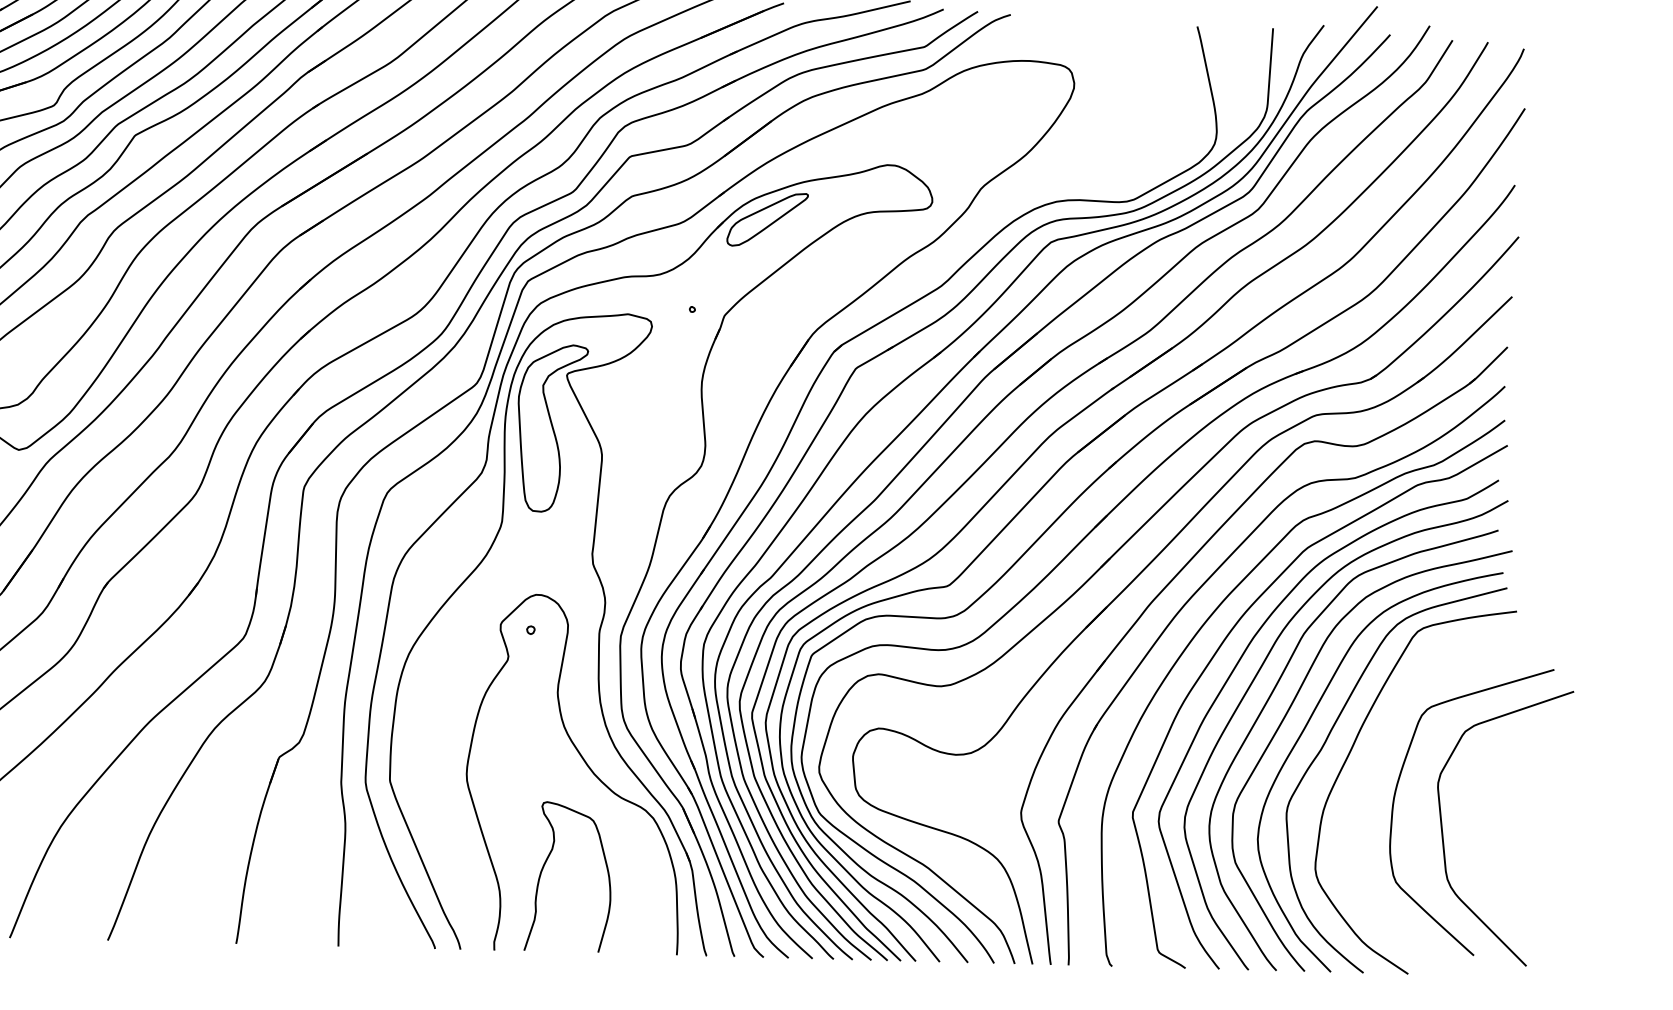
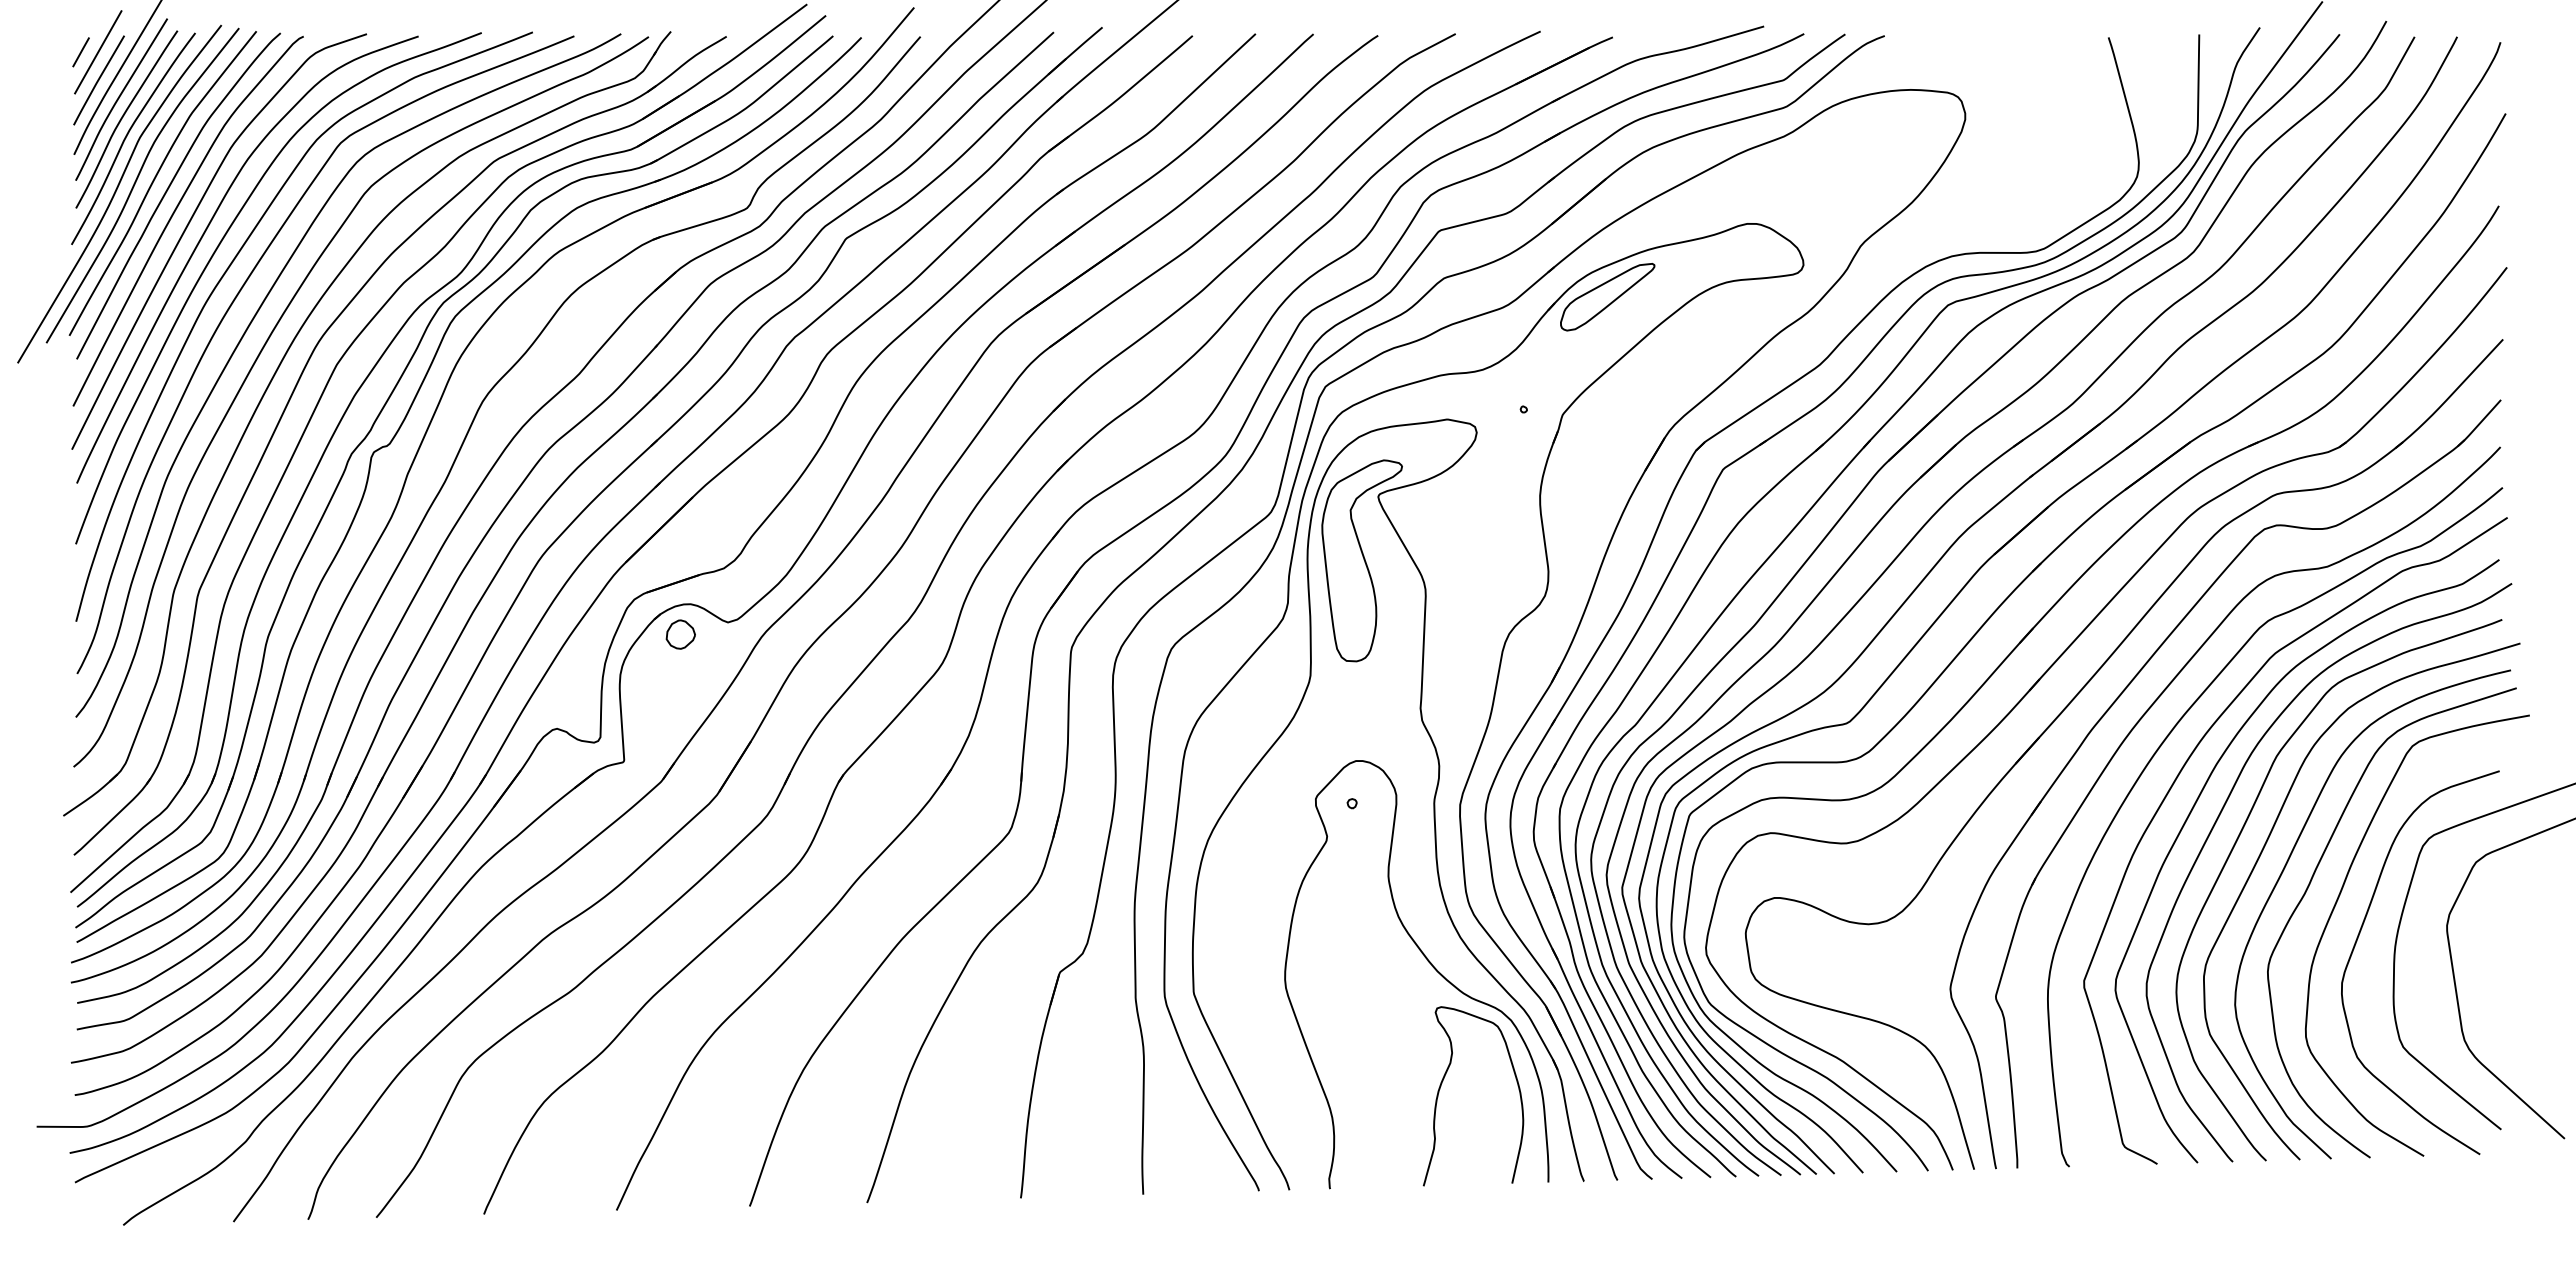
curve: (1364, 787) -> (2359, 936), added
curve: (543, 868) -> (1441, 1086), moved

